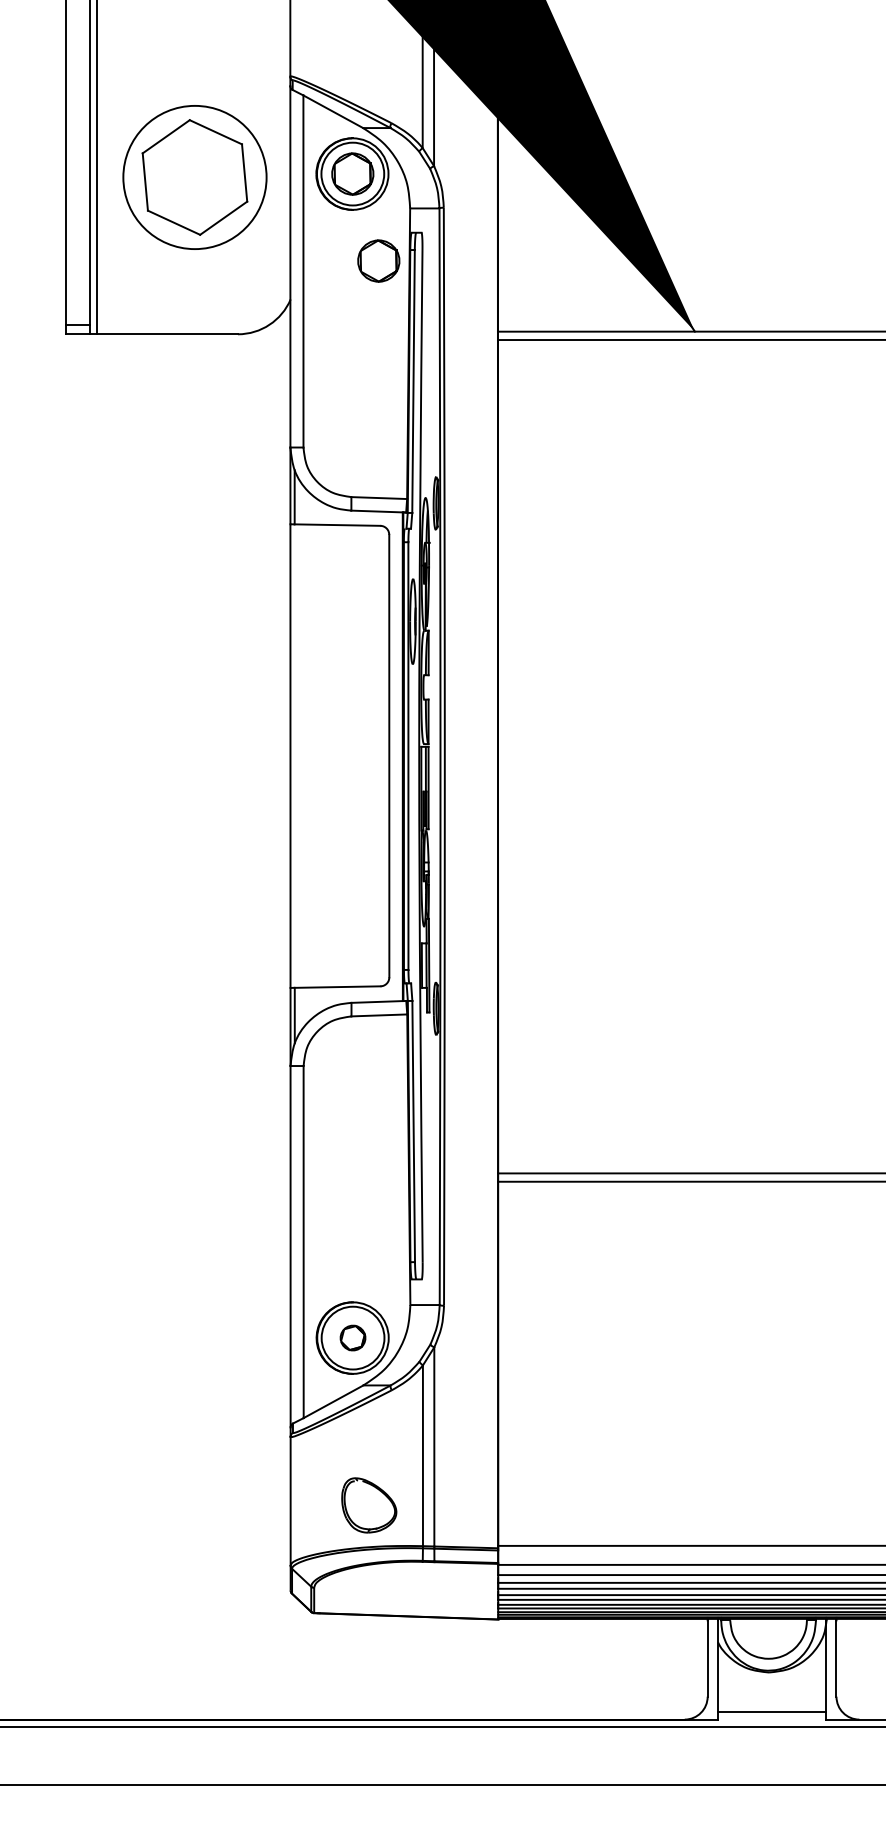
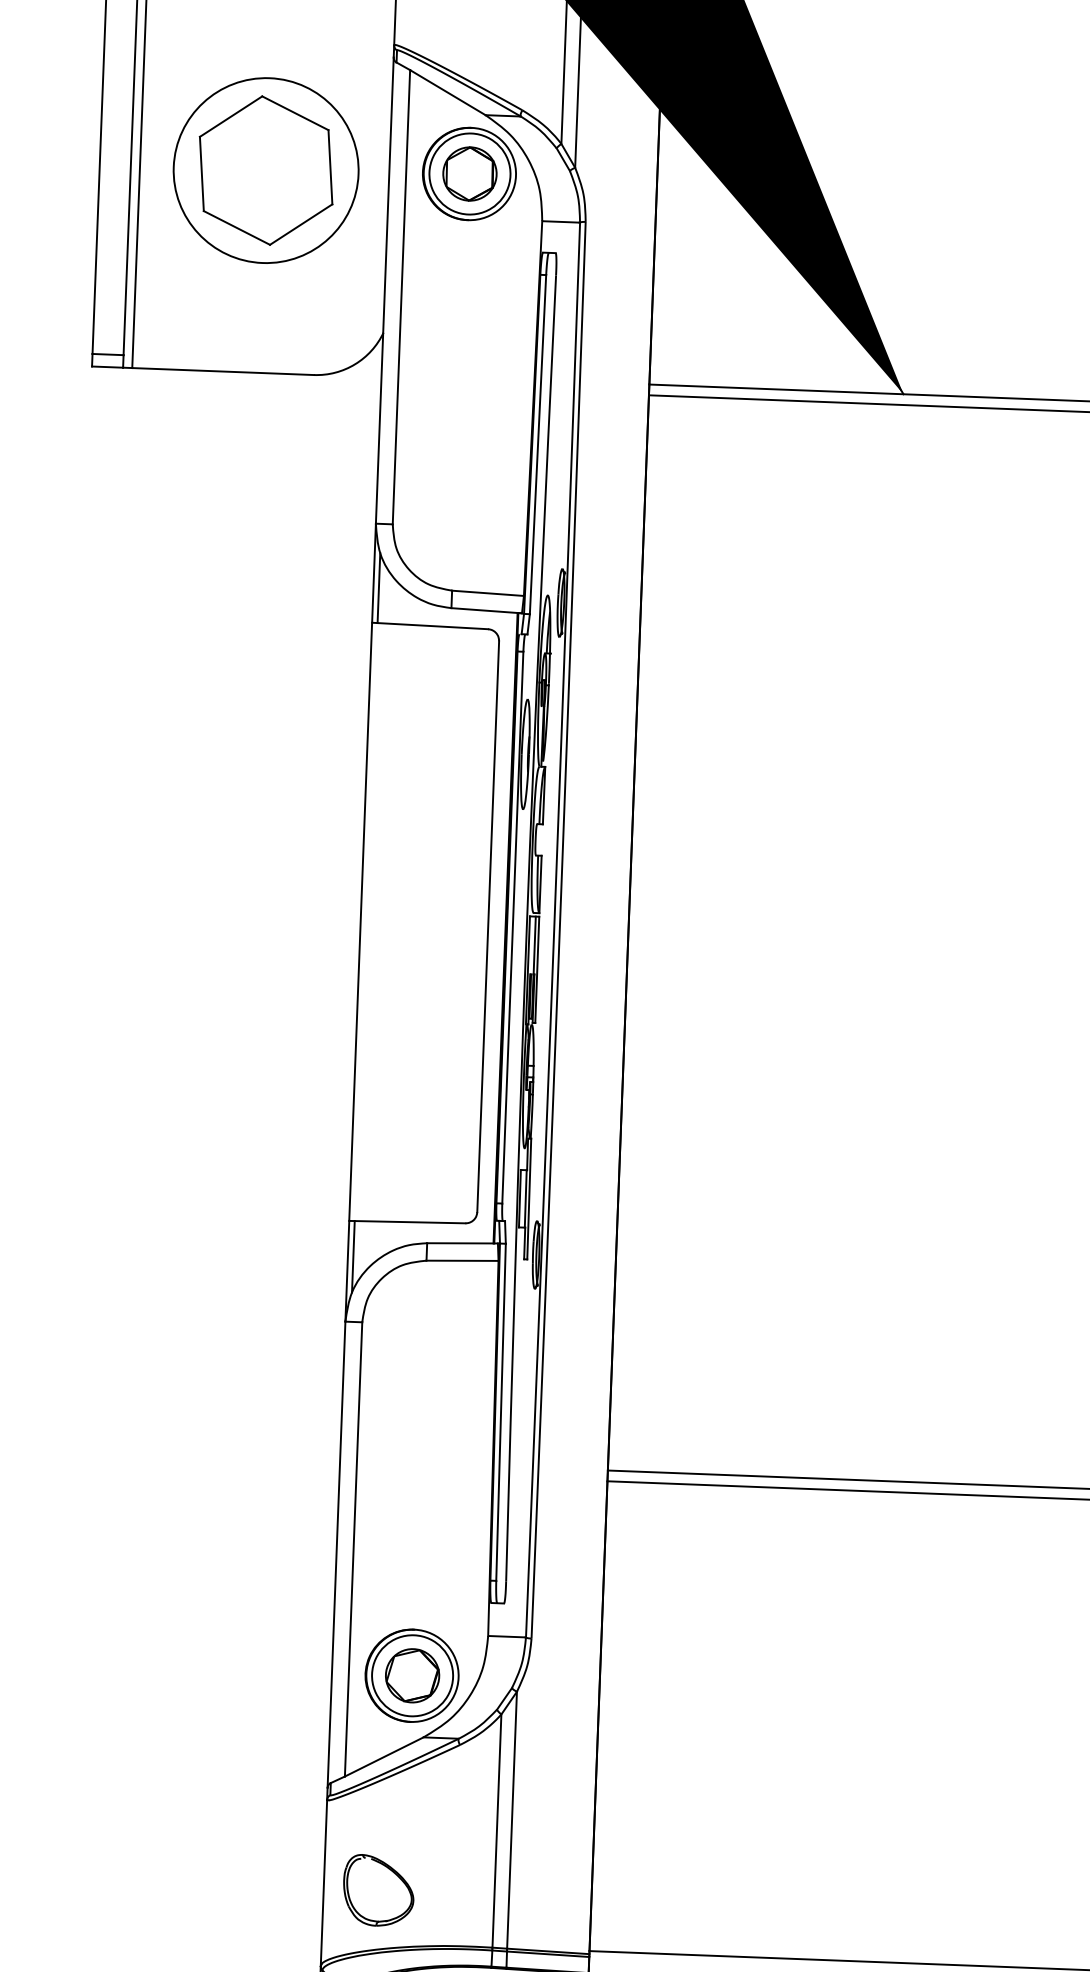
part: (378, 260) -> (498, 286), removed
part: (352, 1337) -> (411, 1674), size x1.67
part: (369, 1505) -> (379, 1890), moved

